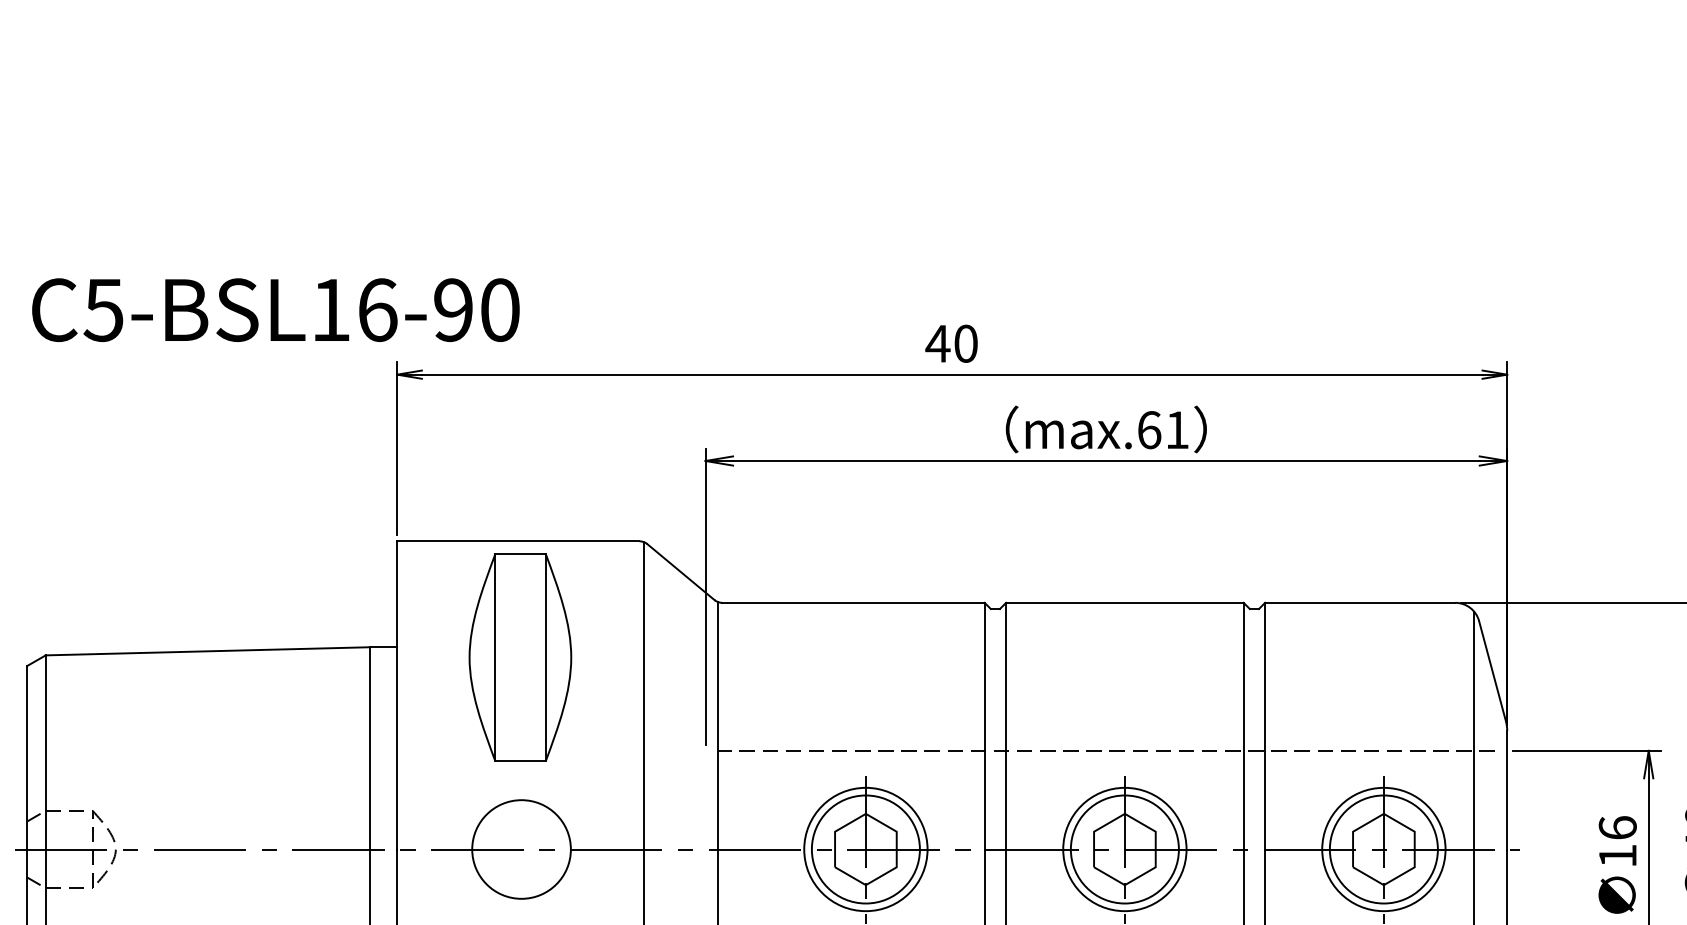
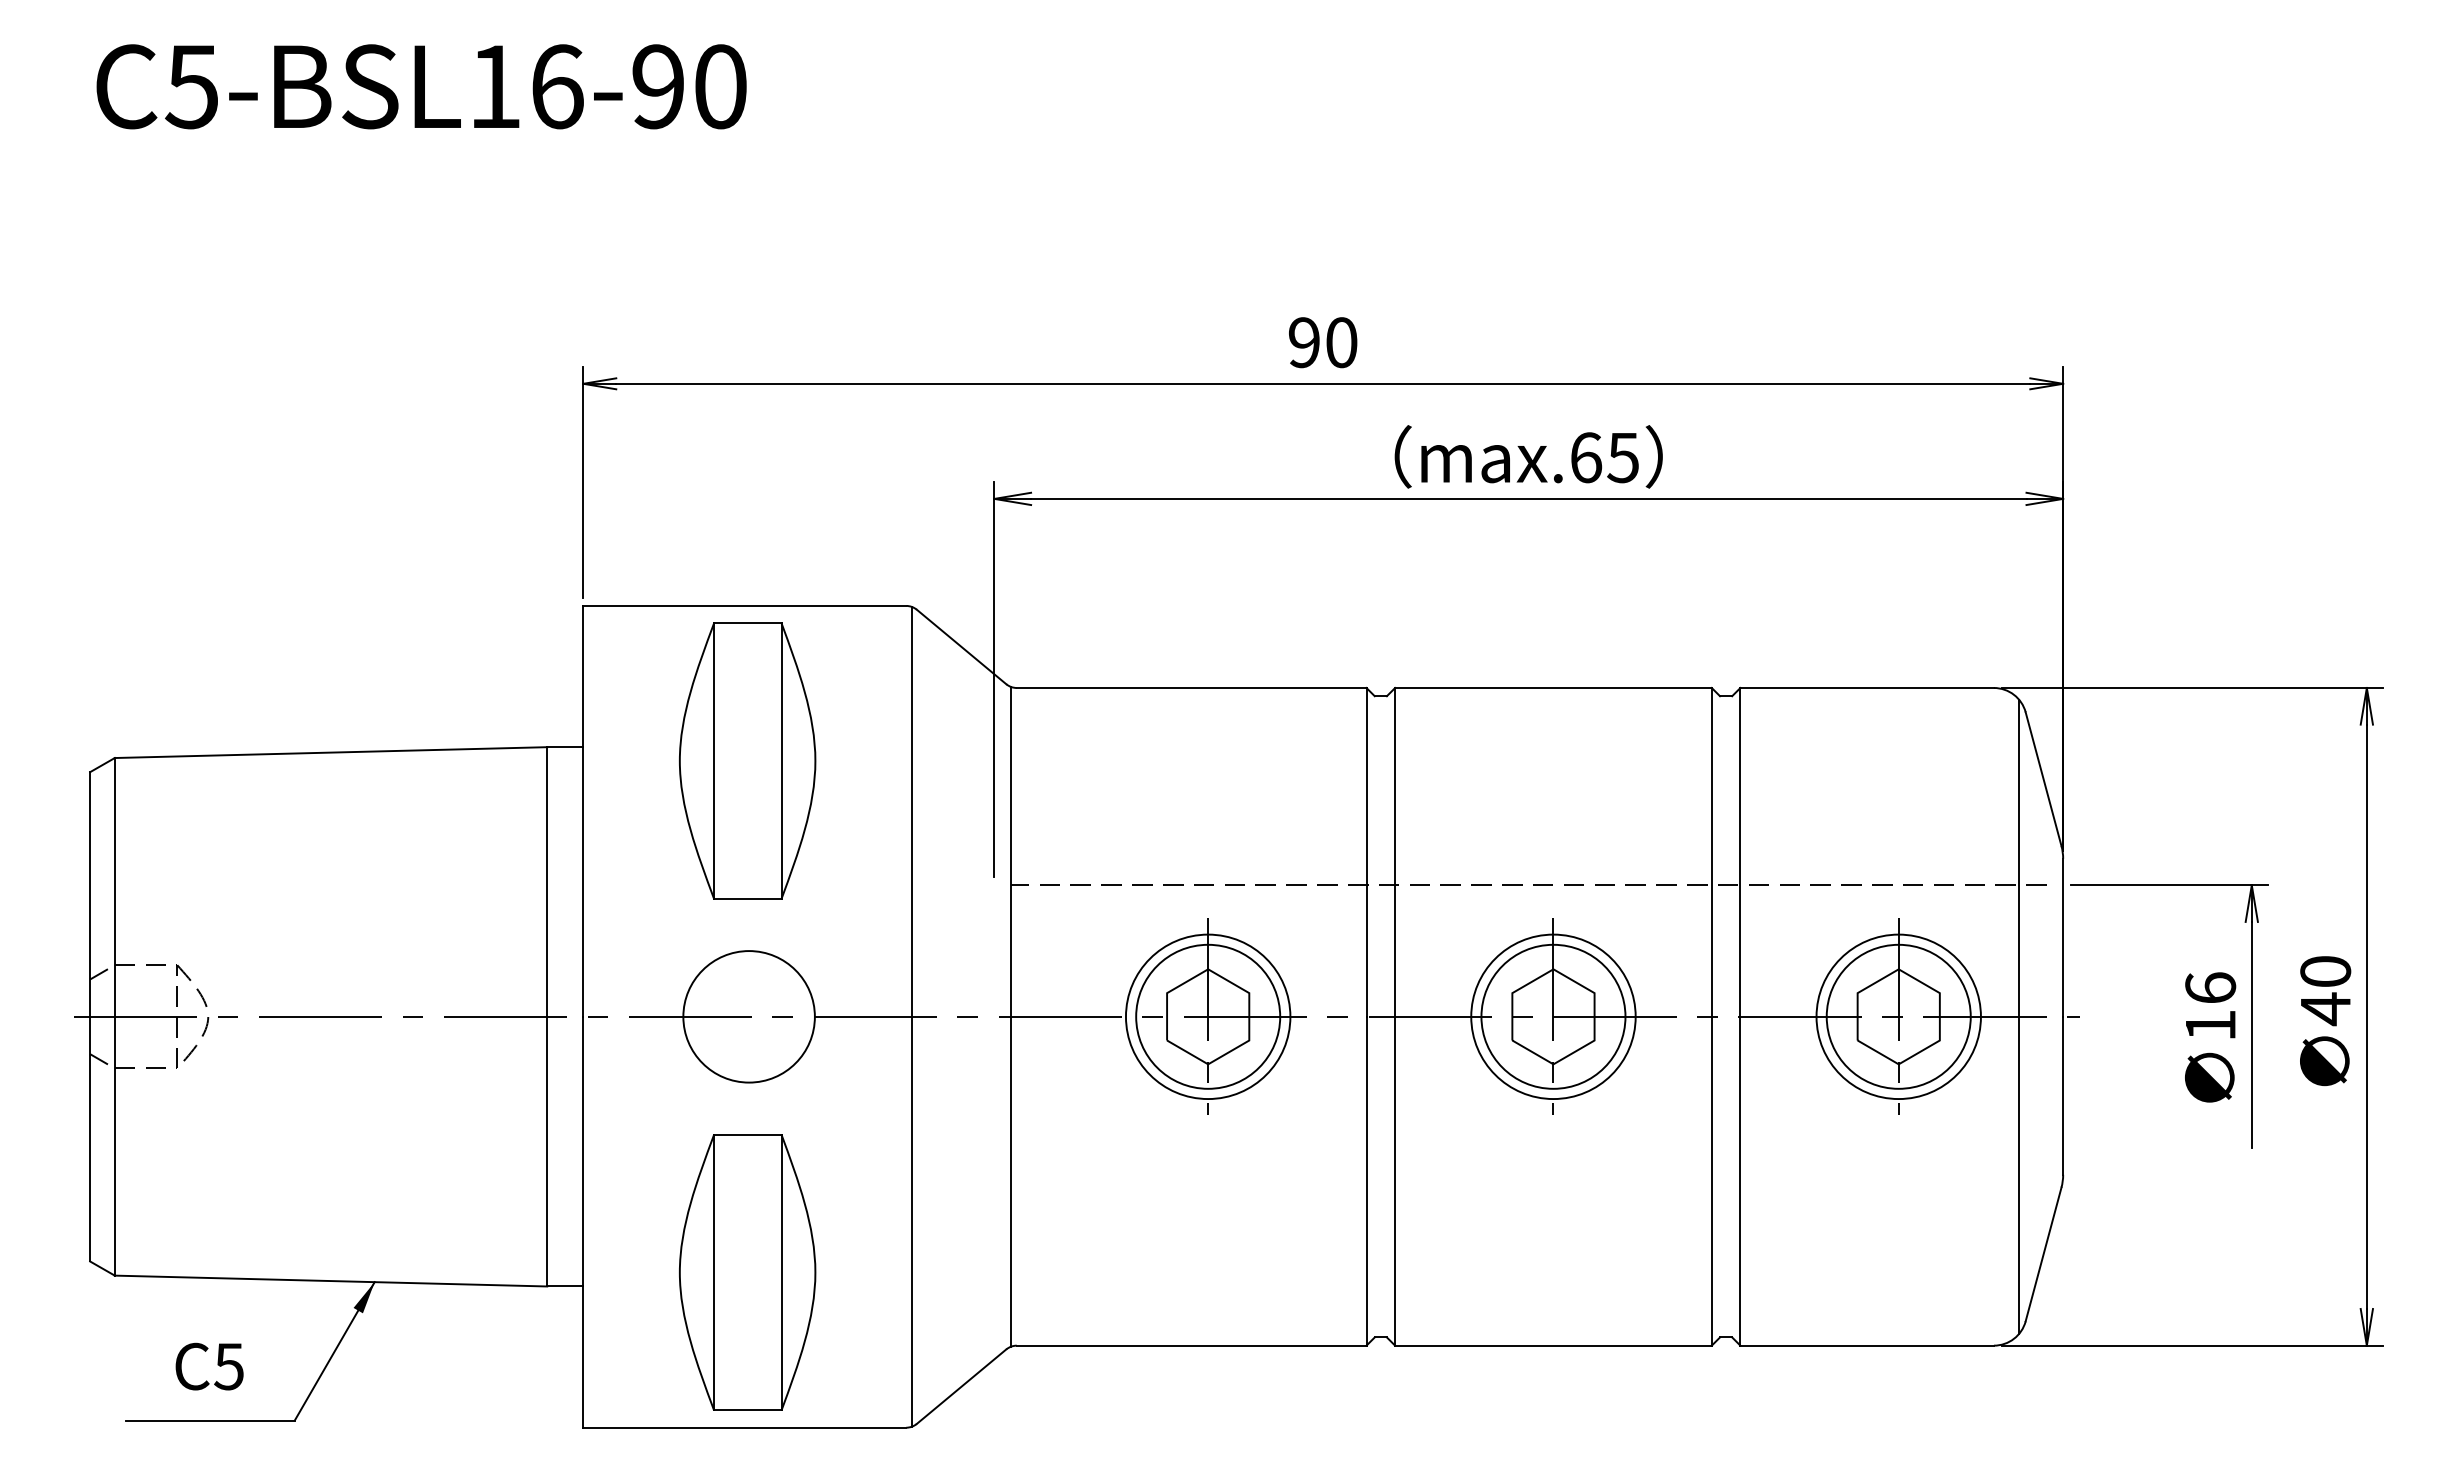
text: (275, 309) -> (421, 86), moved
text: (938, 343) -> (1304, 342), 40 -> 90
text: (1176, 430) -> (1622, 458), max.61 -> max.65

